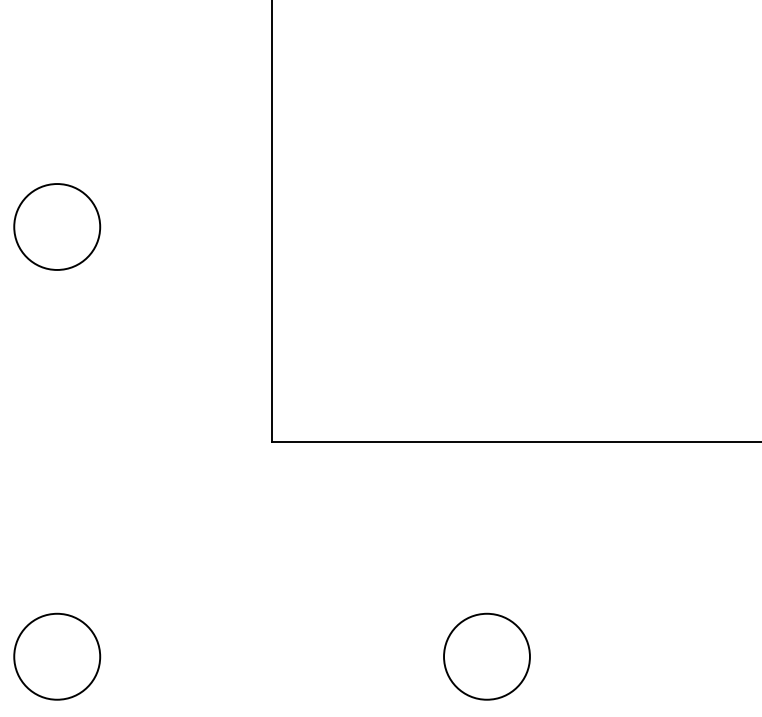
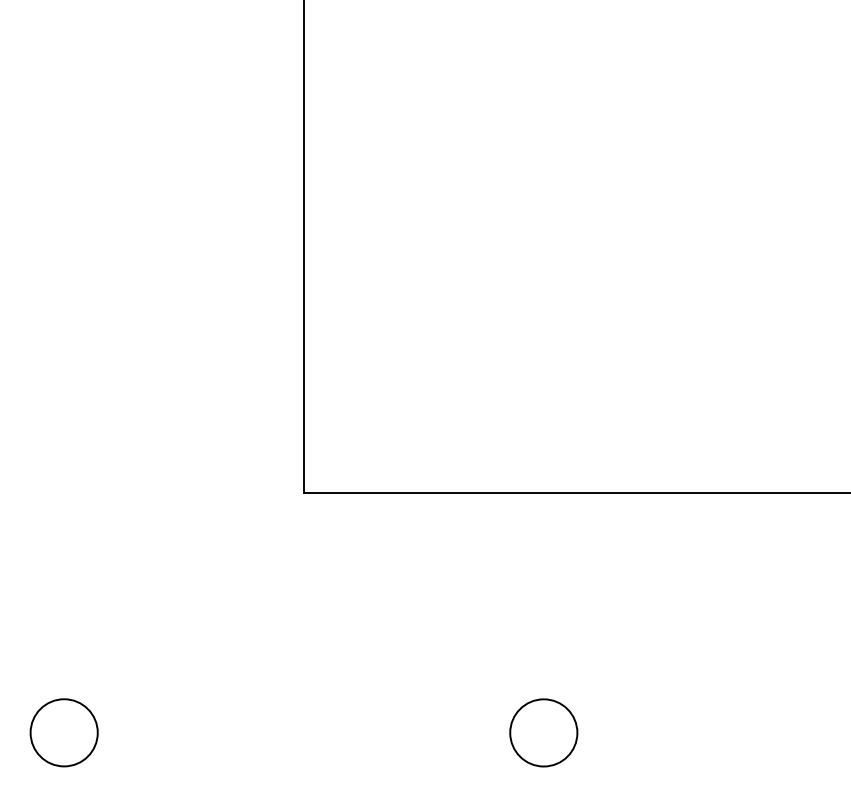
circle: (57, 226) -> (64, 252), removed
circle: (57, 656) -> (64, 732), size x0.7
circle: (486, 656) -> (543, 732), size x0.7

